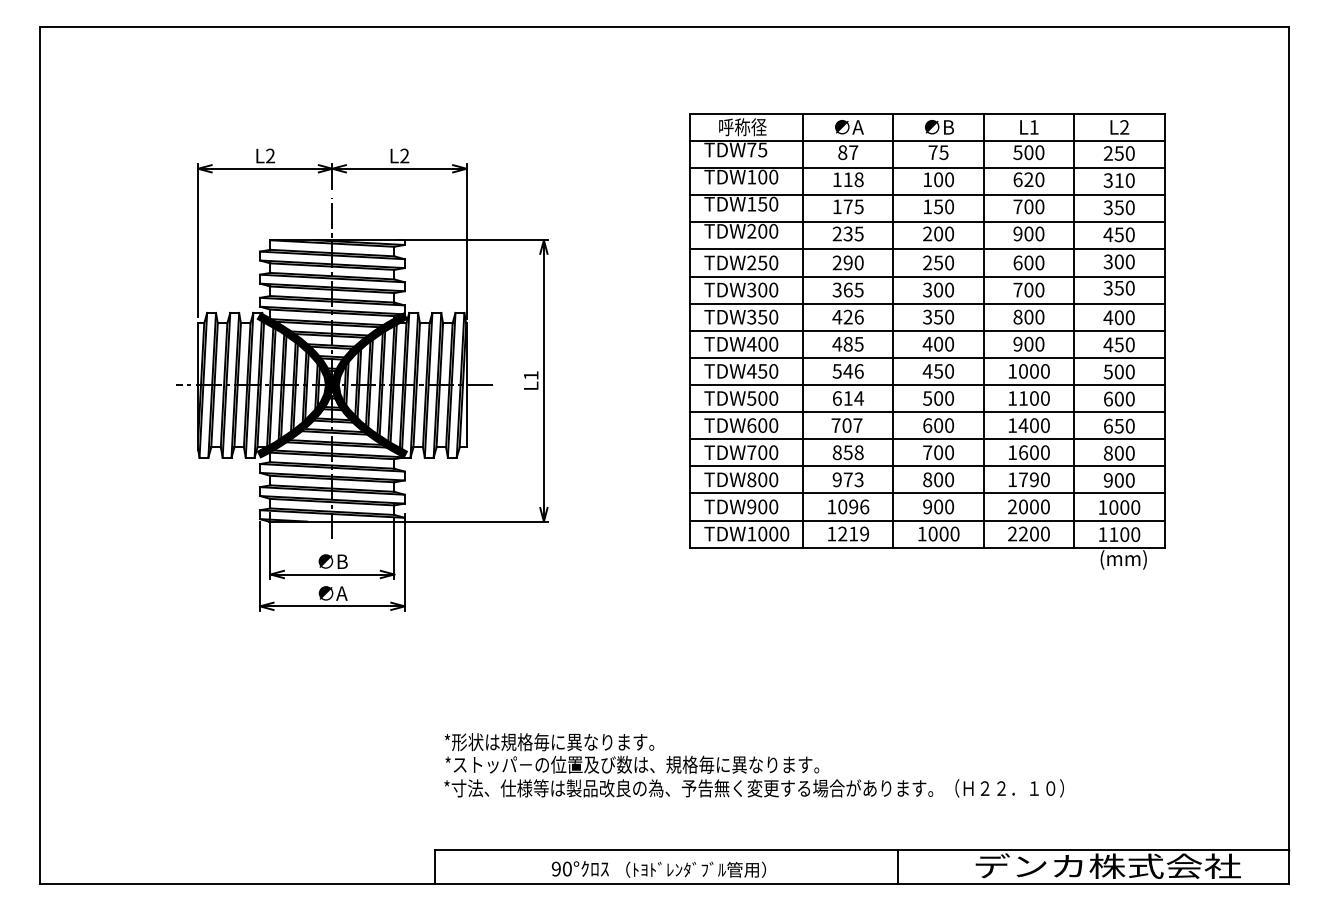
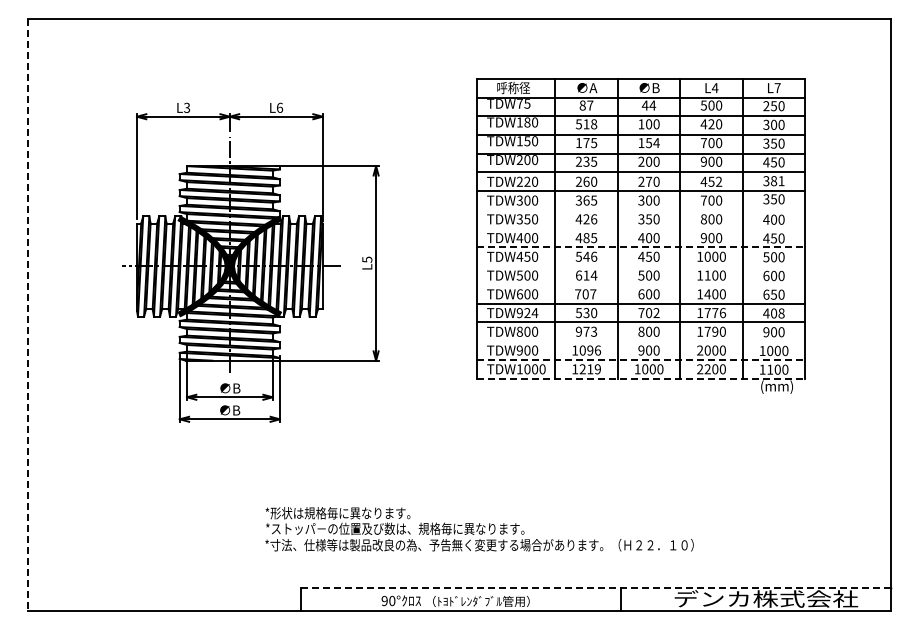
text: (1033, 127) -> (714, 88), L1 -> L4
text: (1124, 127) -> (777, 88), L2 -> L7
text: (937, 152) -> (648, 105), 75 -> 44
text: (404, 155) -> (279, 107), L2 -> L6
text: (271, 156) -> (187, 108), L2 -> L3
text: (762, 177) -> (527, 122), TDW100 -> TDW180
text: (836, 180) -> (578, 124), 118 -> 518
text: (1017, 180) -> (703, 124), 620 -> 420
text: (1120, 180) -> (774, 124), 310 -> 300
text: (949, 207) -> (656, 143), 150 -> 154
text: (762, 262) -> (527, 181), TDW250 -> TDW220
text: (848, 262) -> (586, 181), 290 -> 260
text: (937, 262) -> (648, 181), 250 -> 270
text: (1028, 262) -> (711, 181), 600 -> 452
text: (1124, 262) -> (777, 181), 300 -> 381
line: (927, 302) -> (641, 209), removed
line: (927, 330) -> (641, 228), removed
line: (927, 357) -> (641, 247), solid -> dashed
text: (531, 375) -> (367, 259), L1 -> L5
line: (927, 385) -> (641, 266), removed
line: (927, 411) -> (641, 284), removed
text: (848, 451) -> (586, 312), 858 -> 530
text: (762, 453) -> (527, 313), TDW700 -> TDW924
text: (949, 453) -> (656, 313), 700 -> 702
text: (1033, 453) -> (714, 313), 1600 -> 1776
text: (1118, 453) -> (773, 313), 800 -> 408
line: (39, 456) -> (27, 315), solid -> dashed
line: (927, 493) -> (641, 341), removed
line: (927, 519) -> (641, 359), solid -> dashed
line: (927, 547) -> (641, 378), solid -> dashed
text: (333, 593) -> (230, 410), ∅A -> ∅B
text: (754, 765) -> (479, 529), moved
line: (861, 849) -> (595, 587), solid -> dashed

